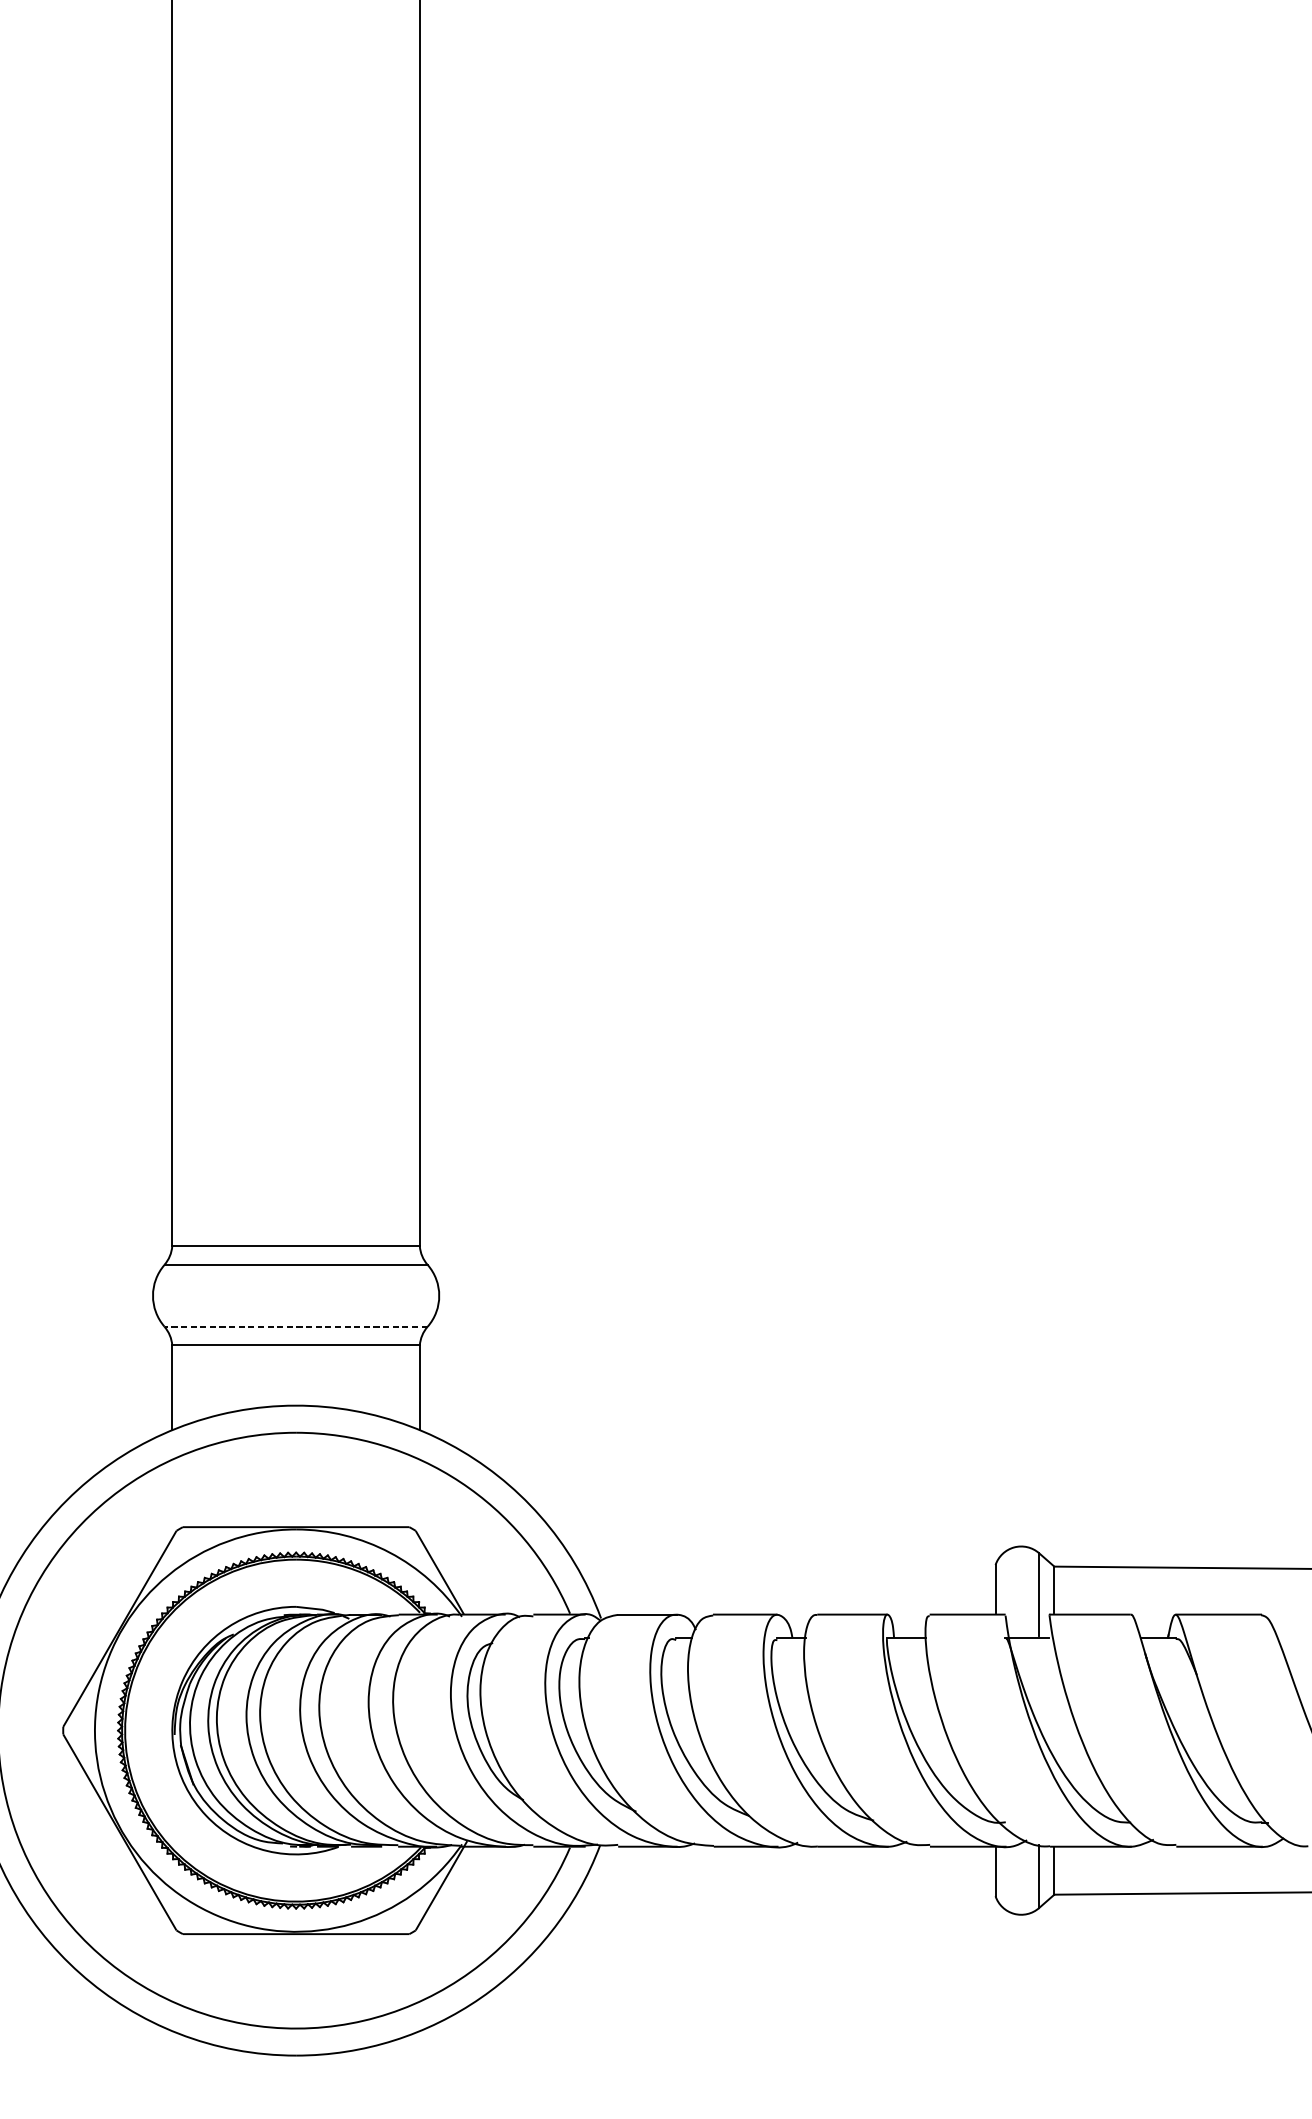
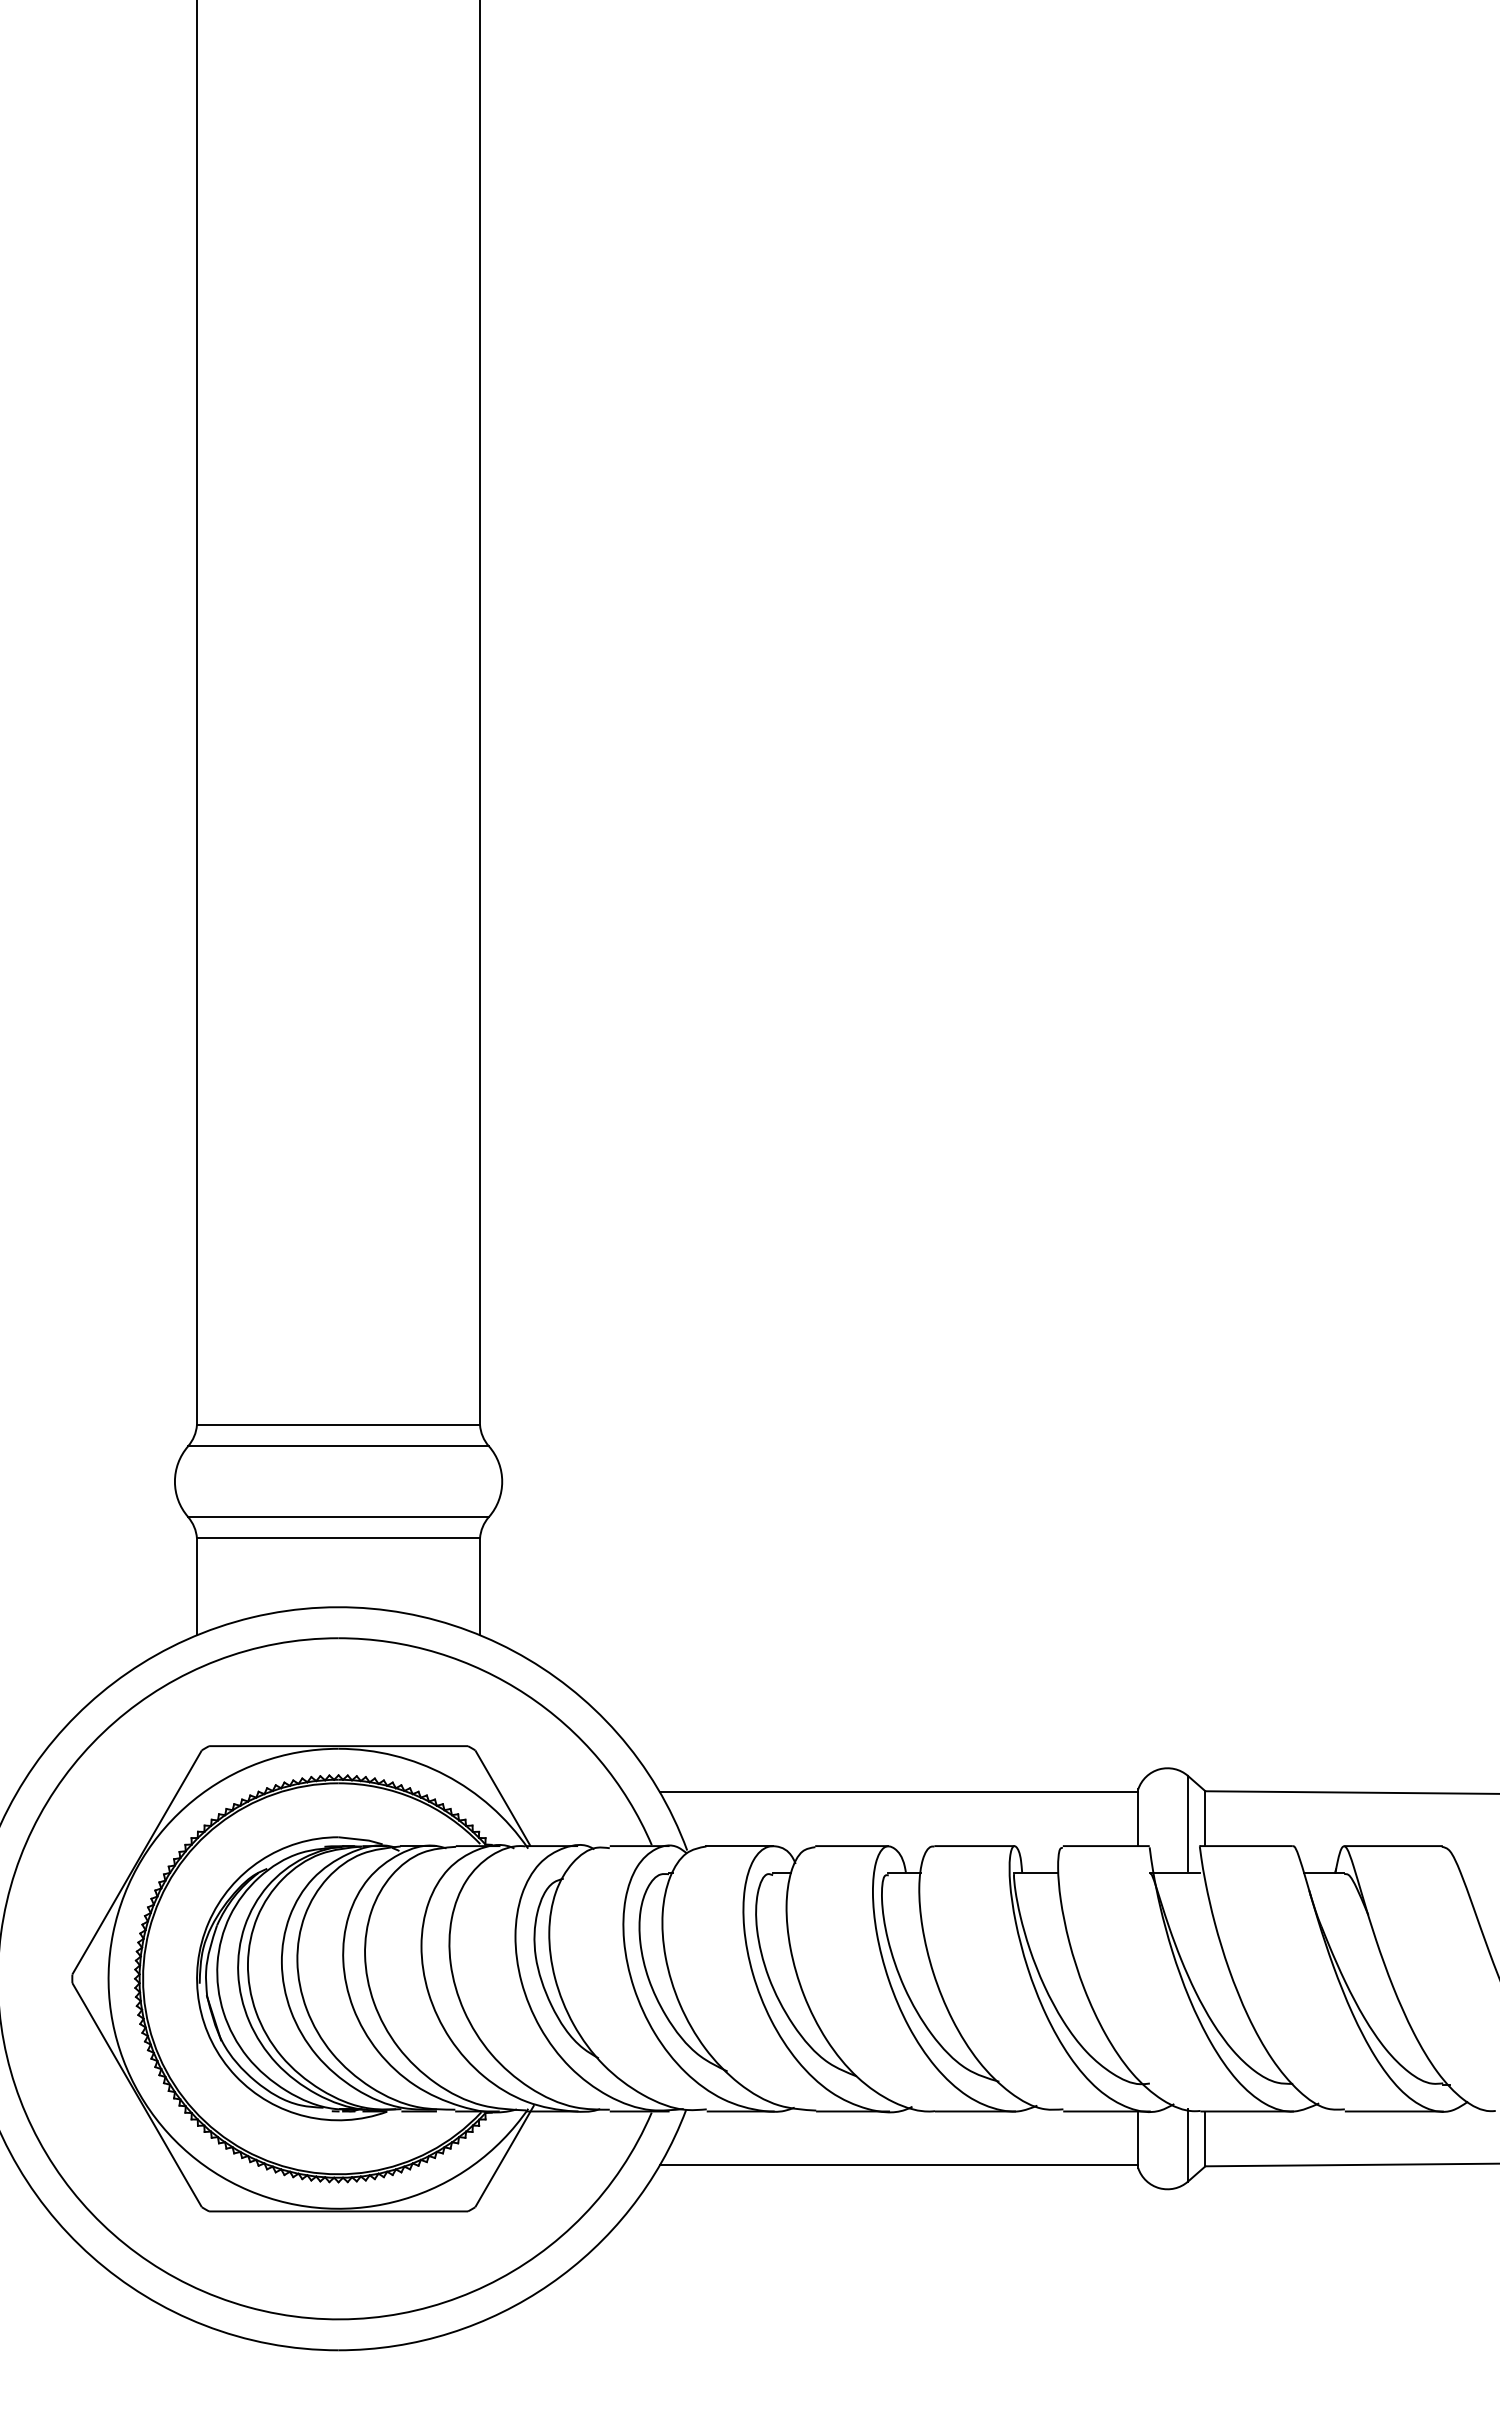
line: (296, 1327) -> (338, 1517), dashed -> solid
line: (785, 1567) -> (898, 1792), added
line: (785, 1893) -> (898, 2165), added

